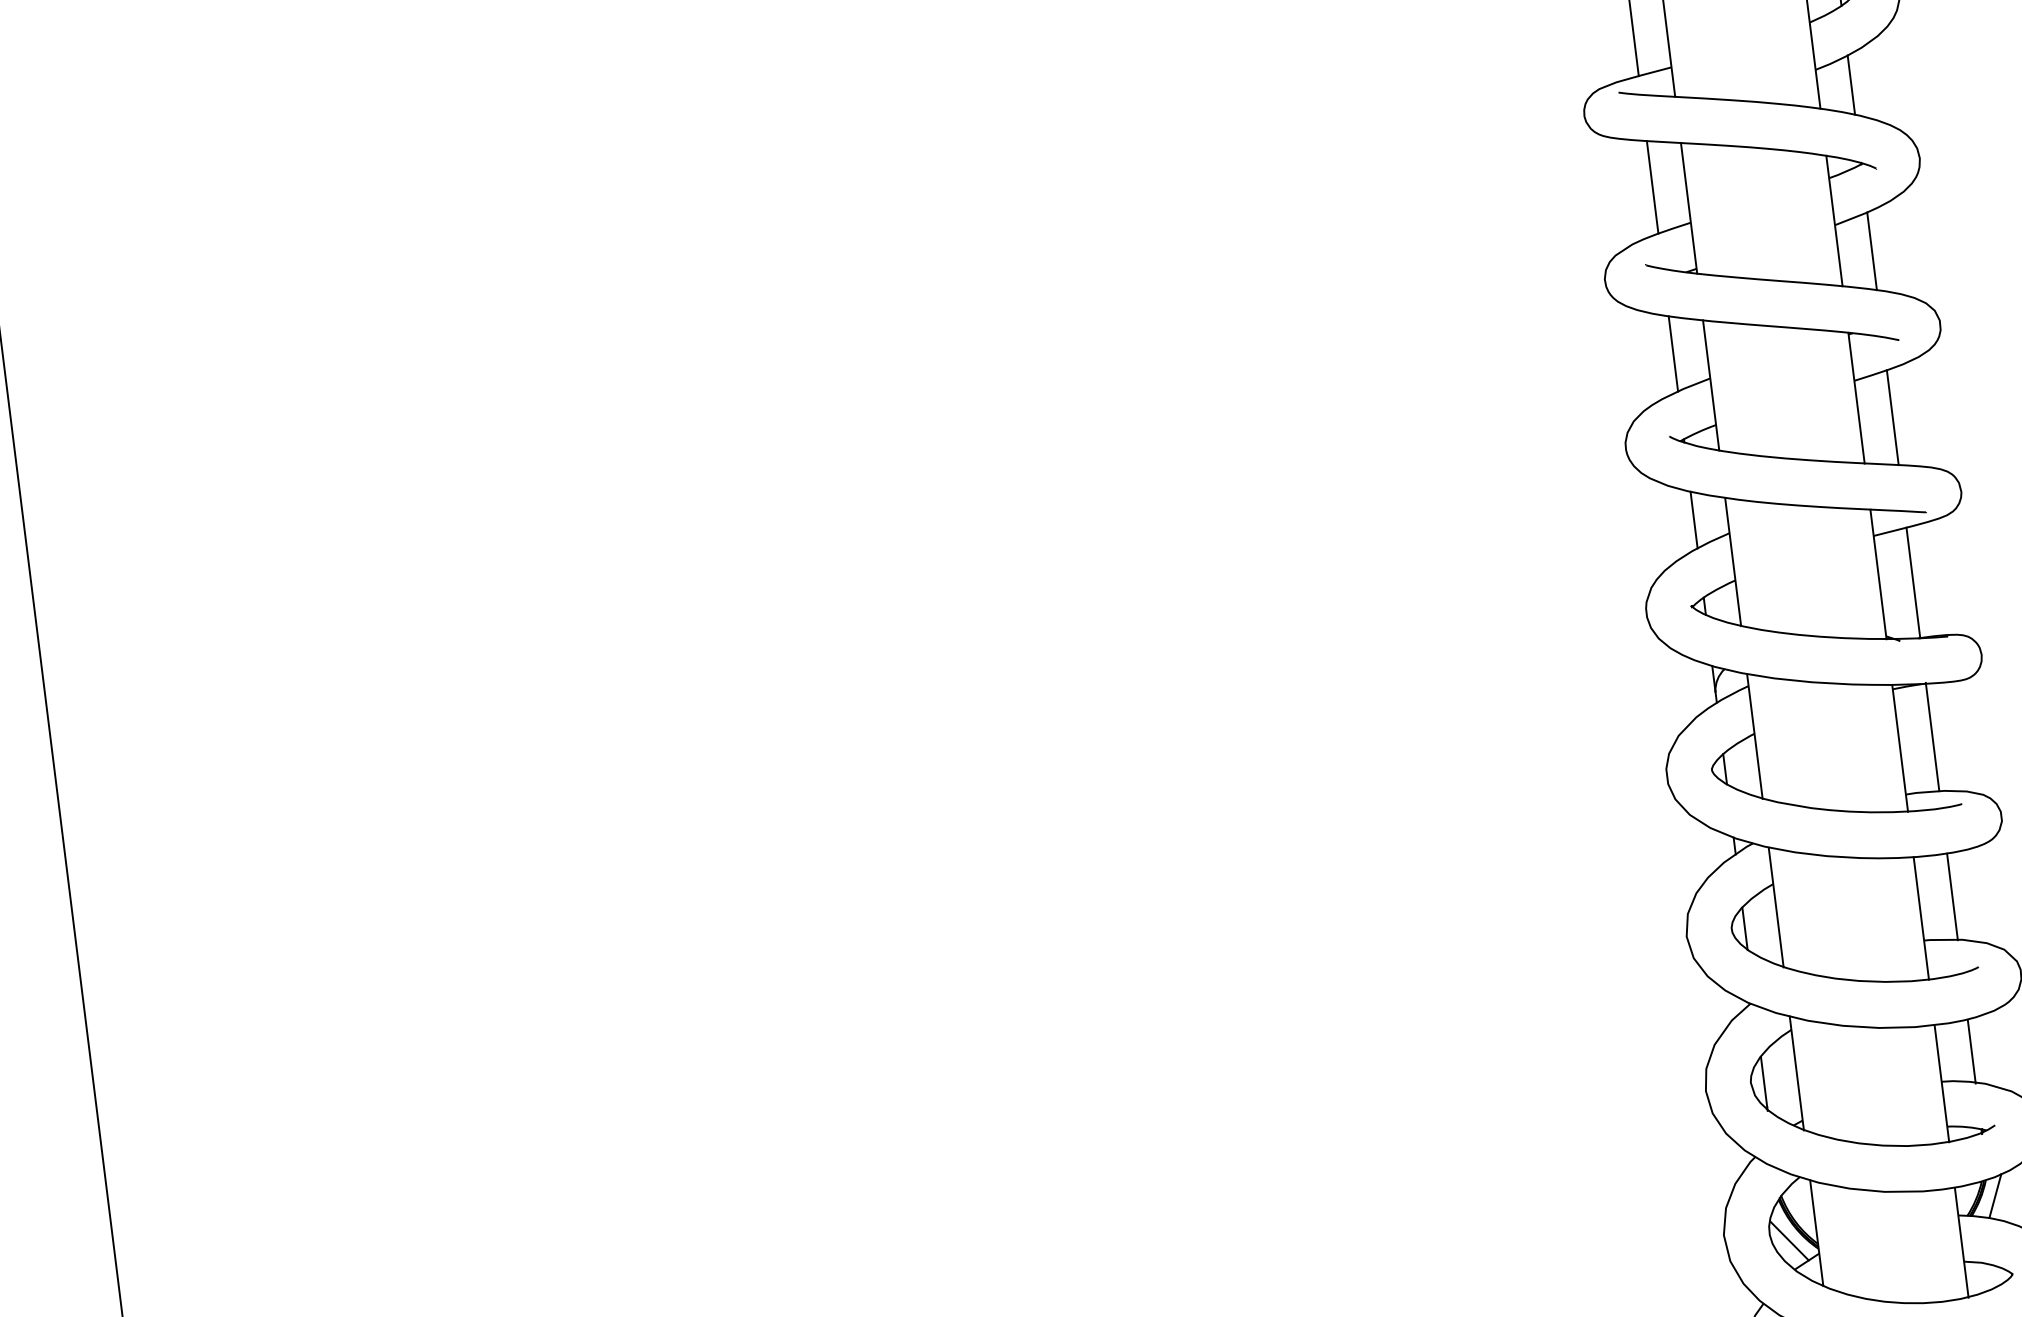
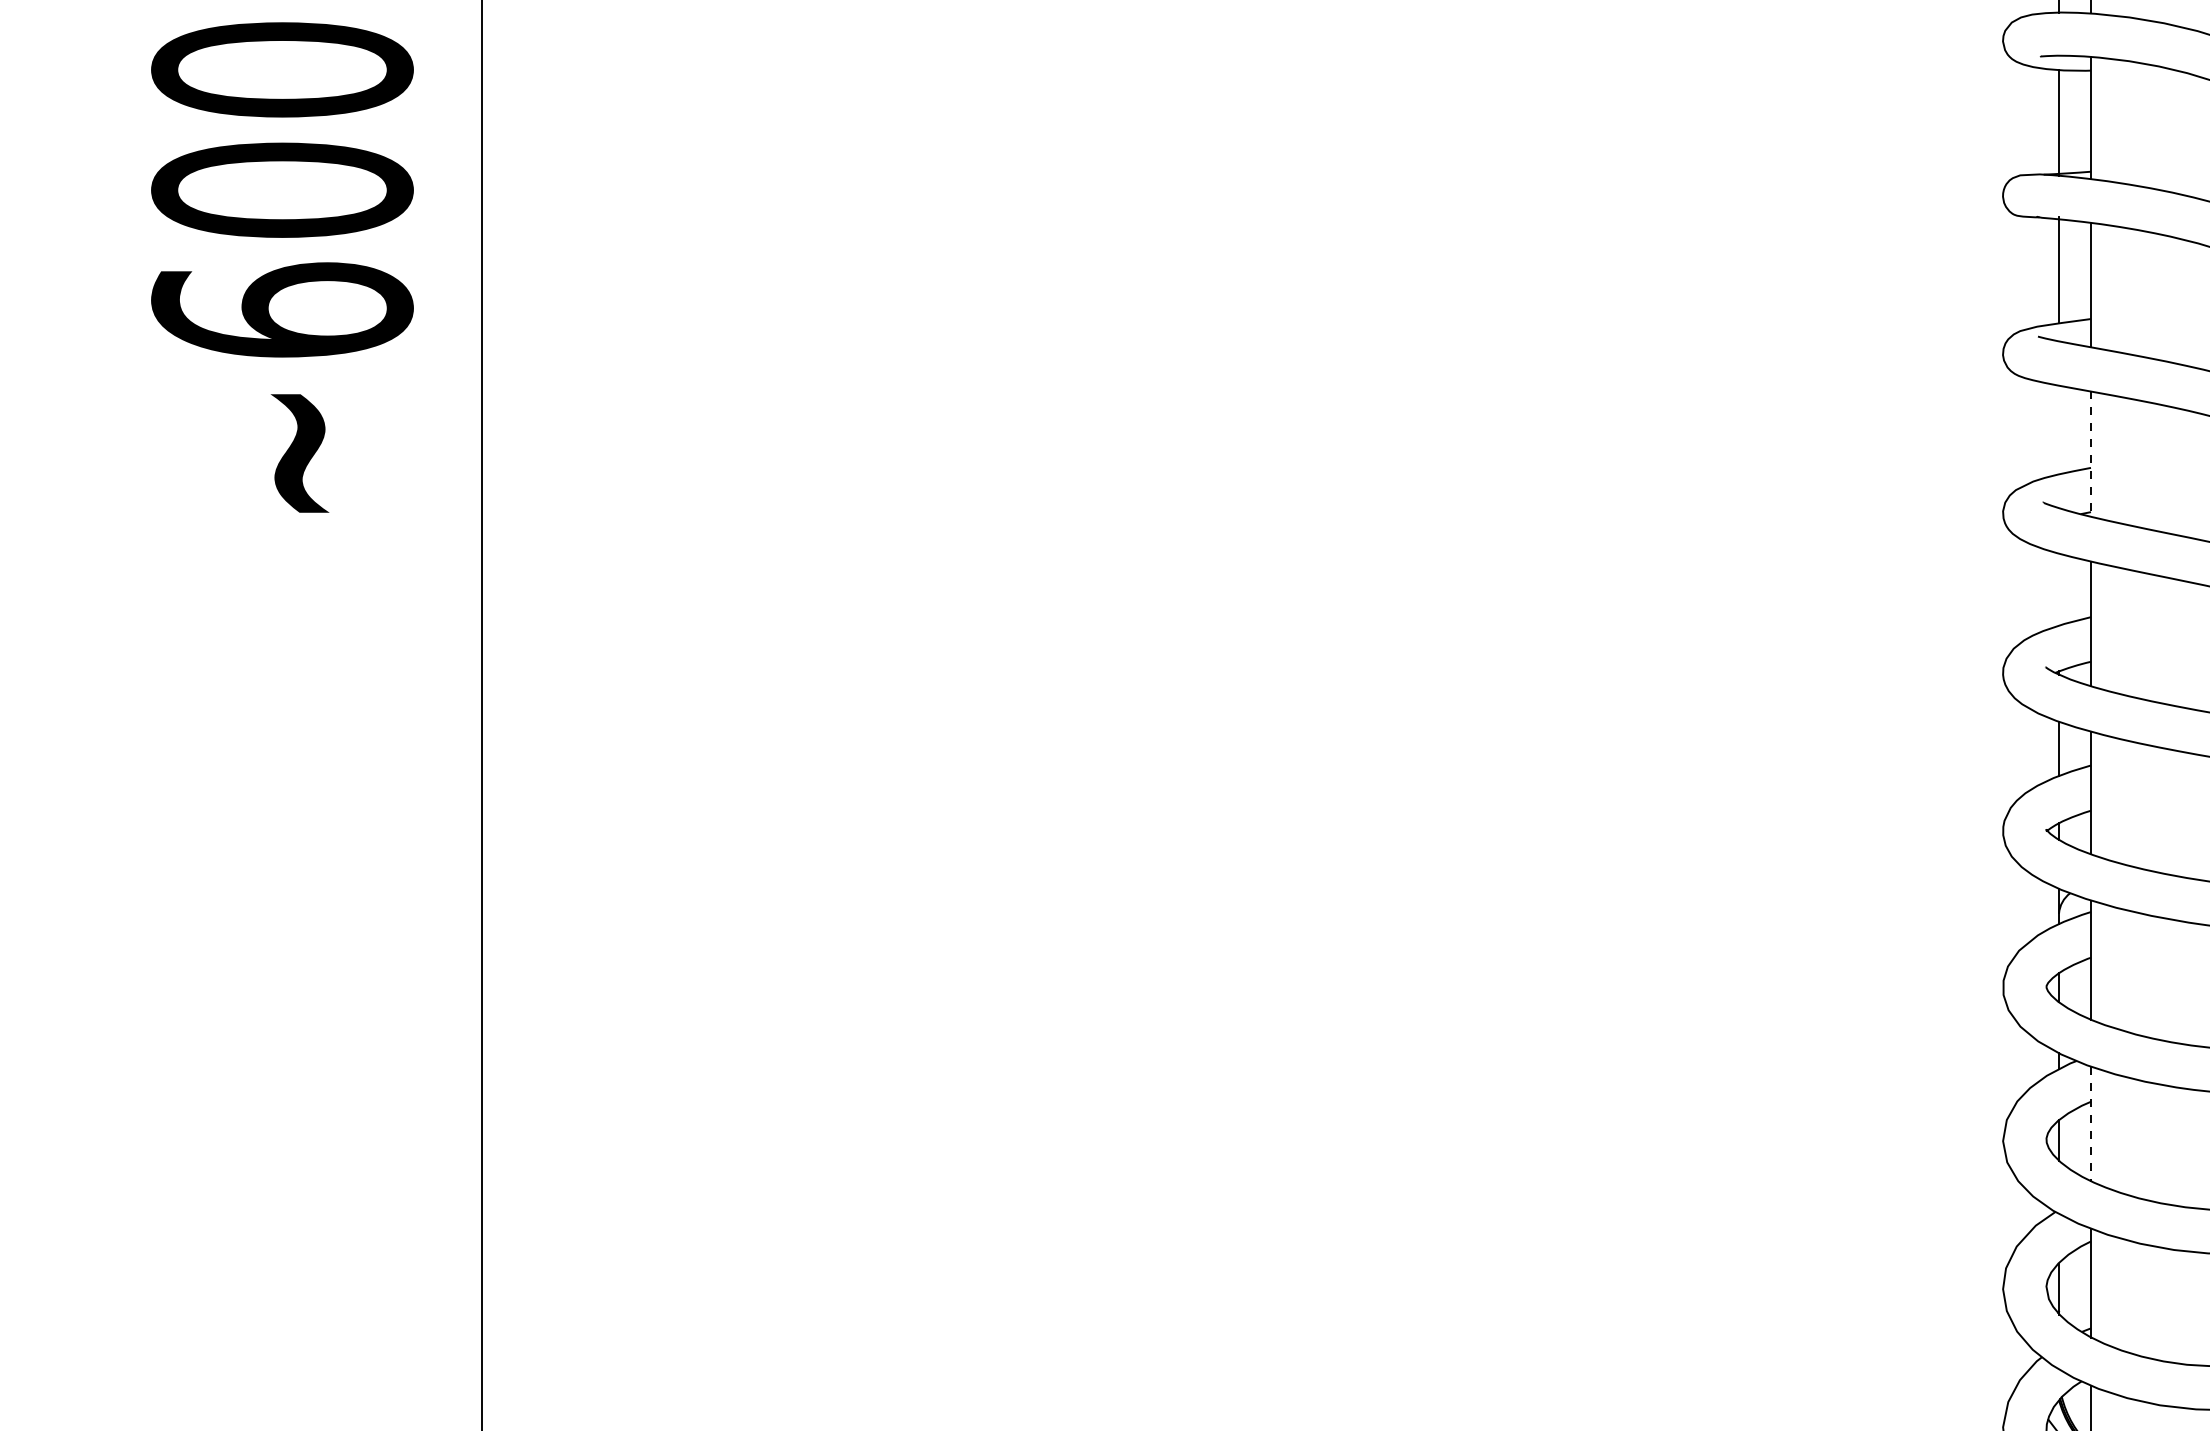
line: (1653, 186) -> (2059, 429), removed
line: (1688, 208) -> (2090, 454), solid -> dashed
line: (1673, 353) -> (2059, 589), removed
line: (1775, 907) -> (2090, 1124), solid -> dashed

